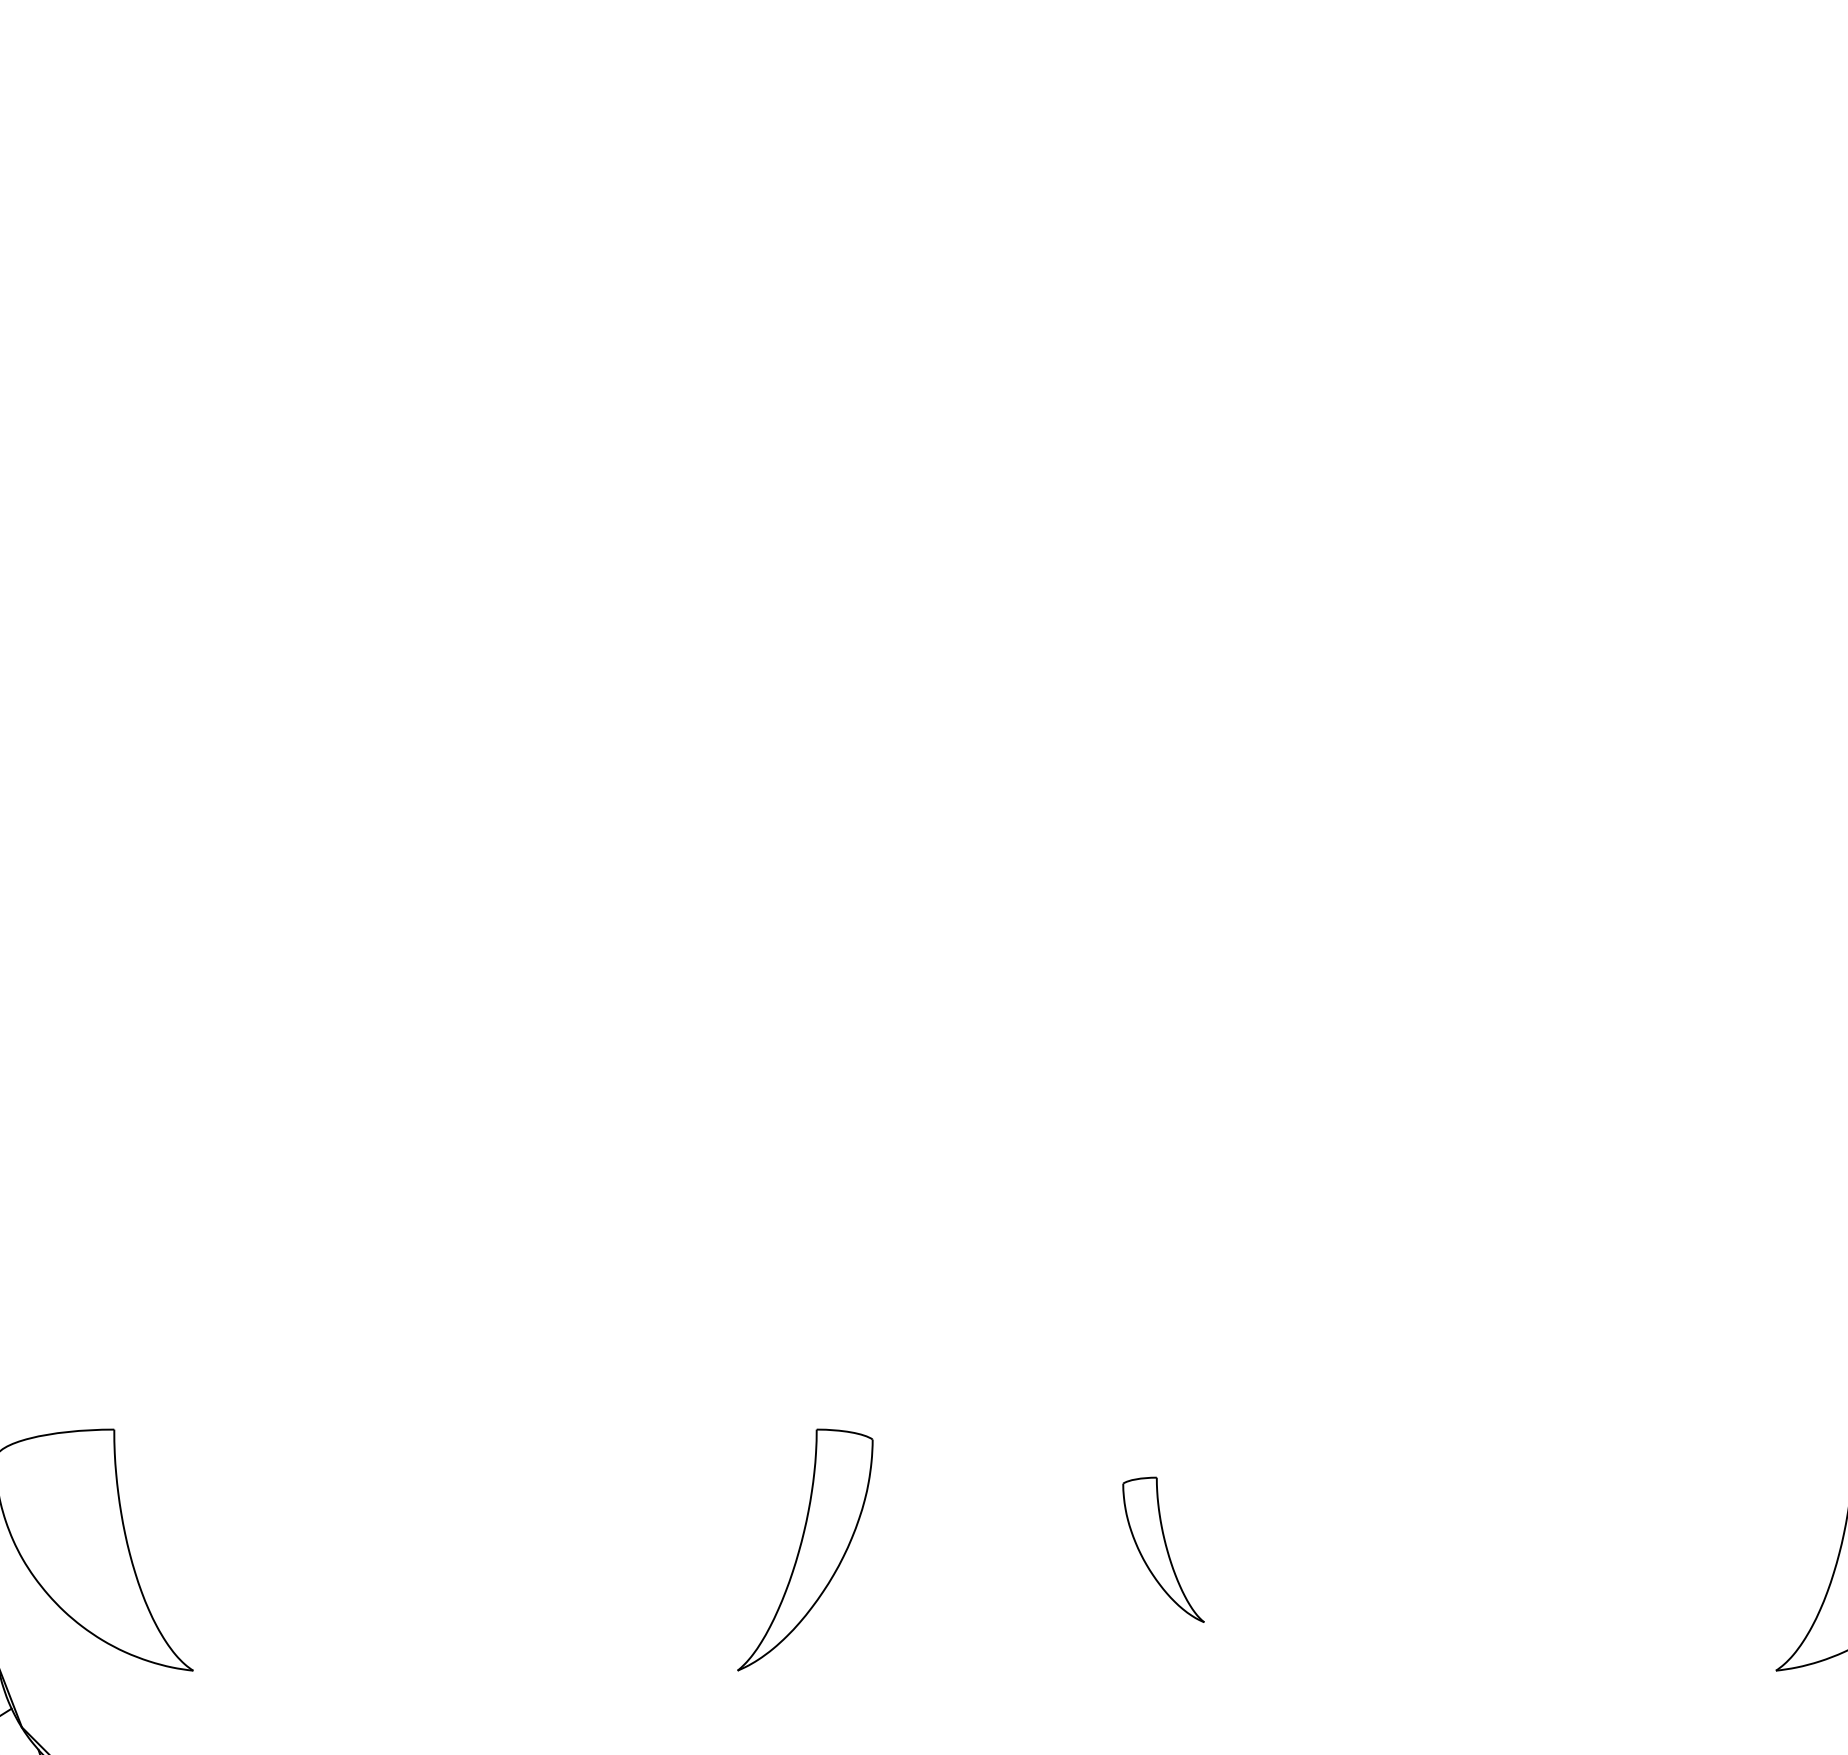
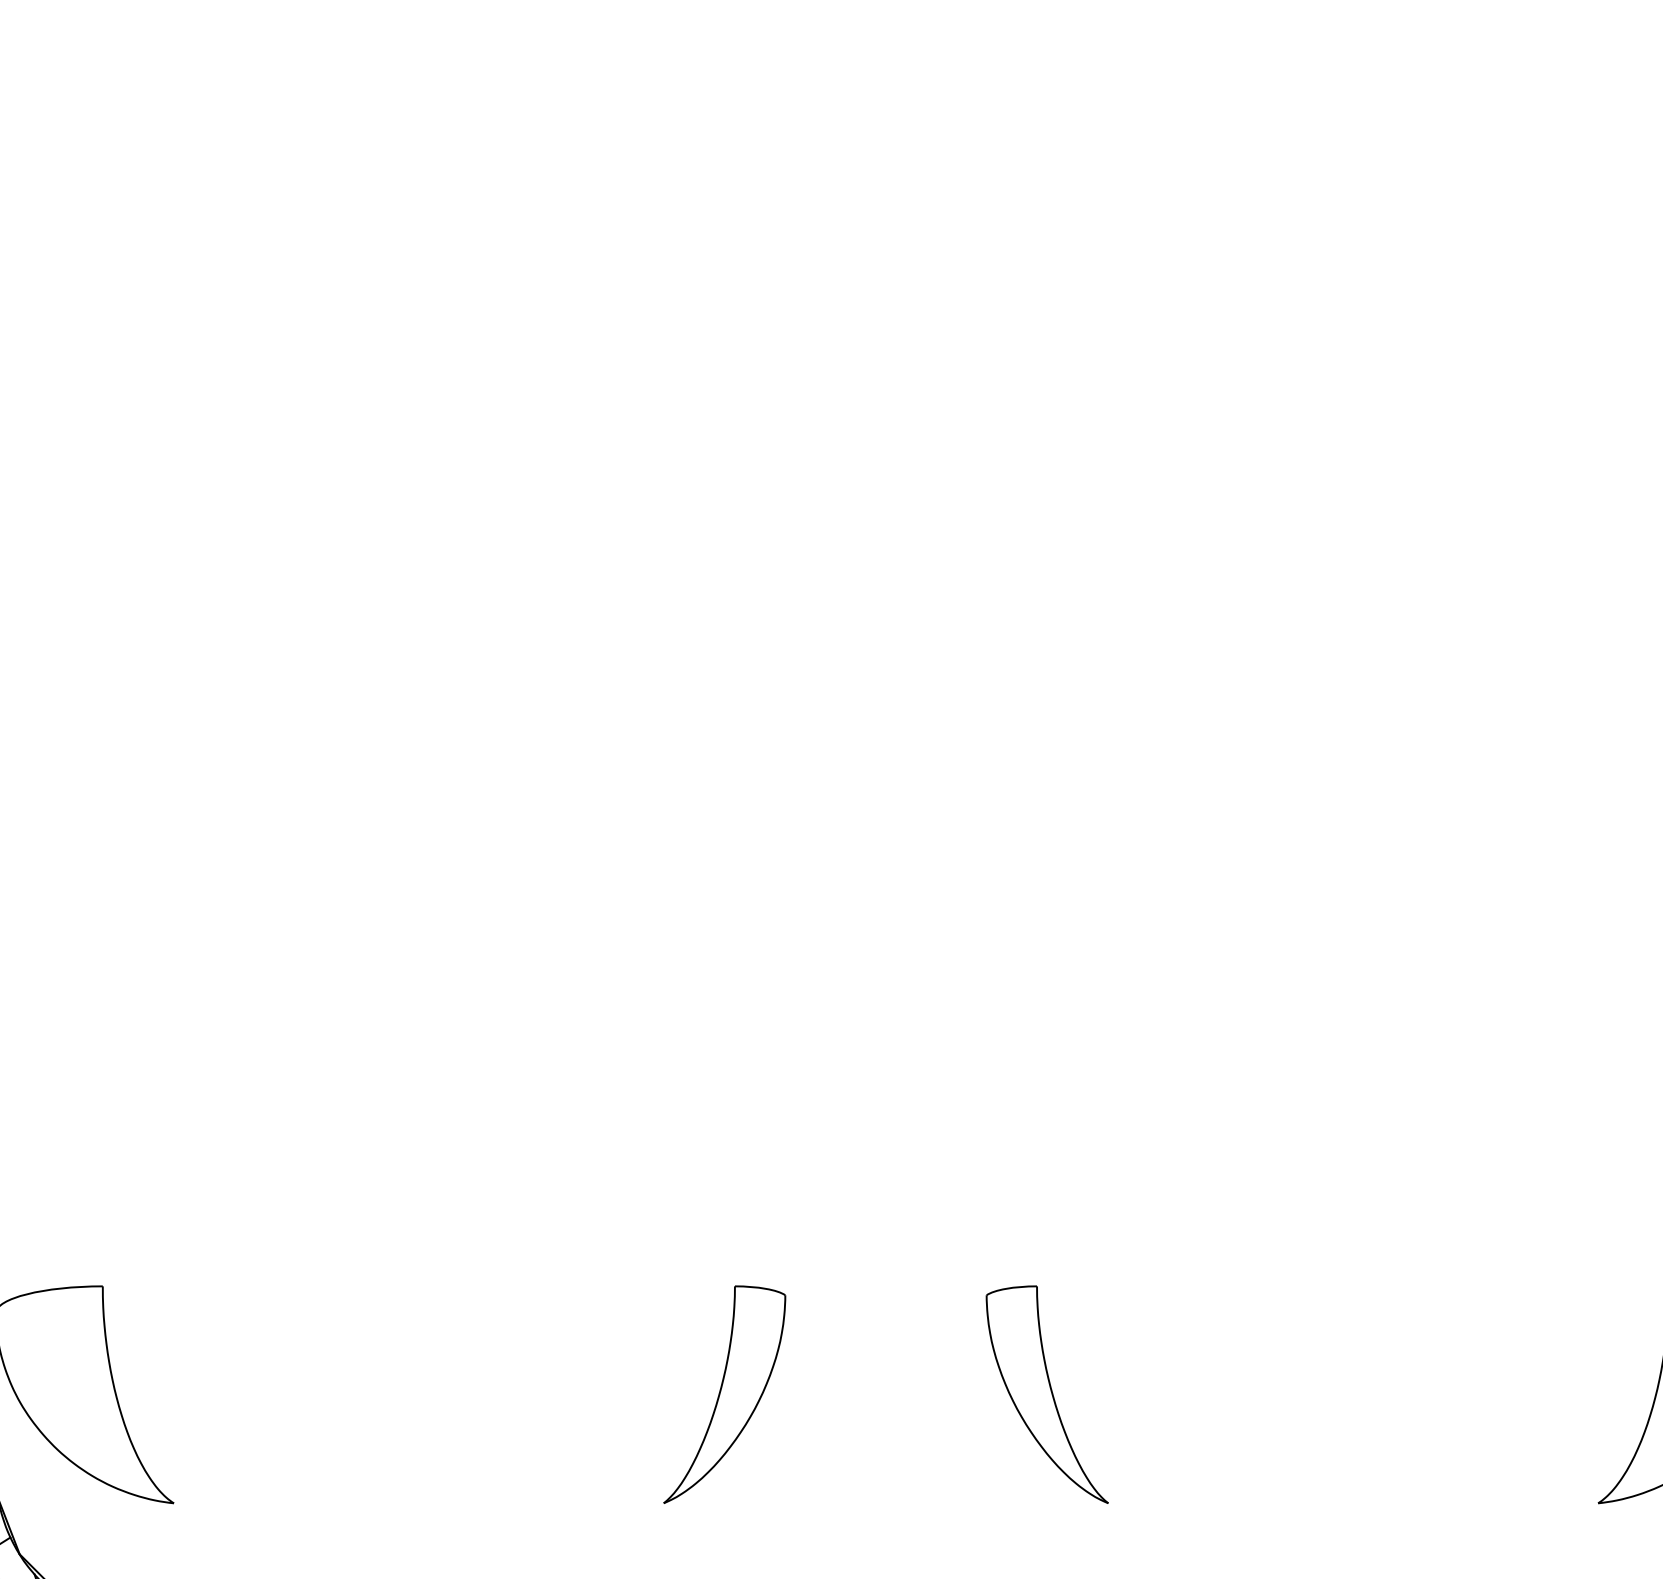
part: (1162, 1549) -> (1046, 1394), size x1.67

